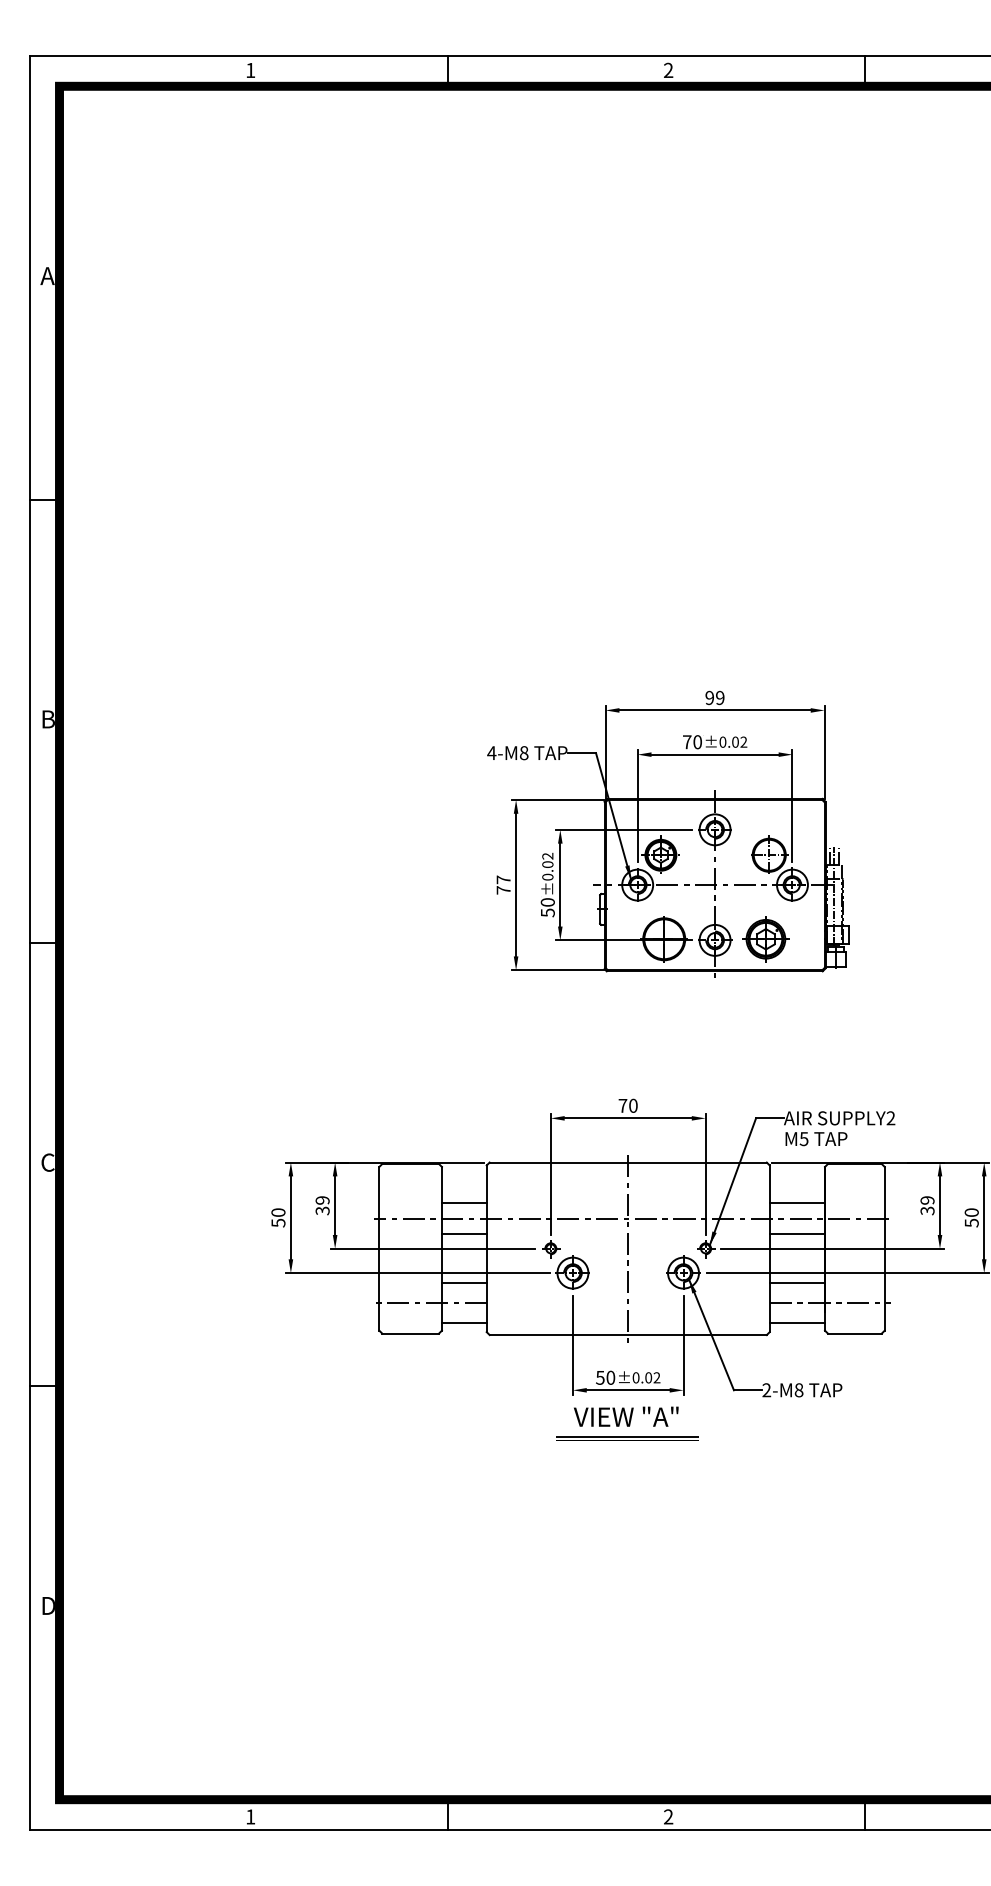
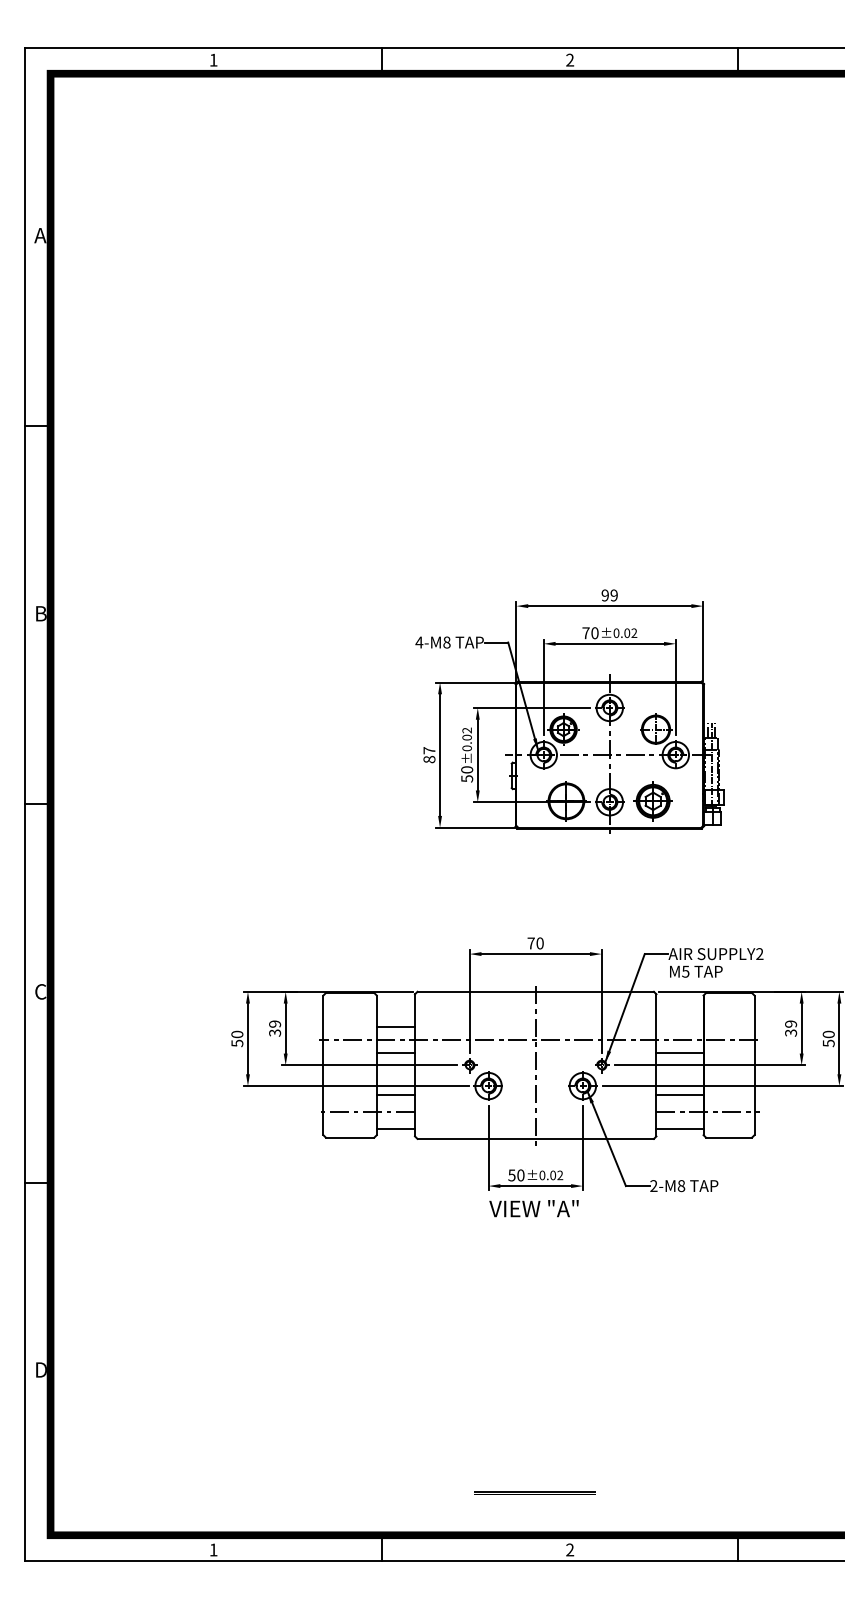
text: (503, 890) -> (429, 759), 77 -> 87
line: (796, 1203) -> (679, 1026), removed
line: (626, 1437) -> (534, 1492), moved

